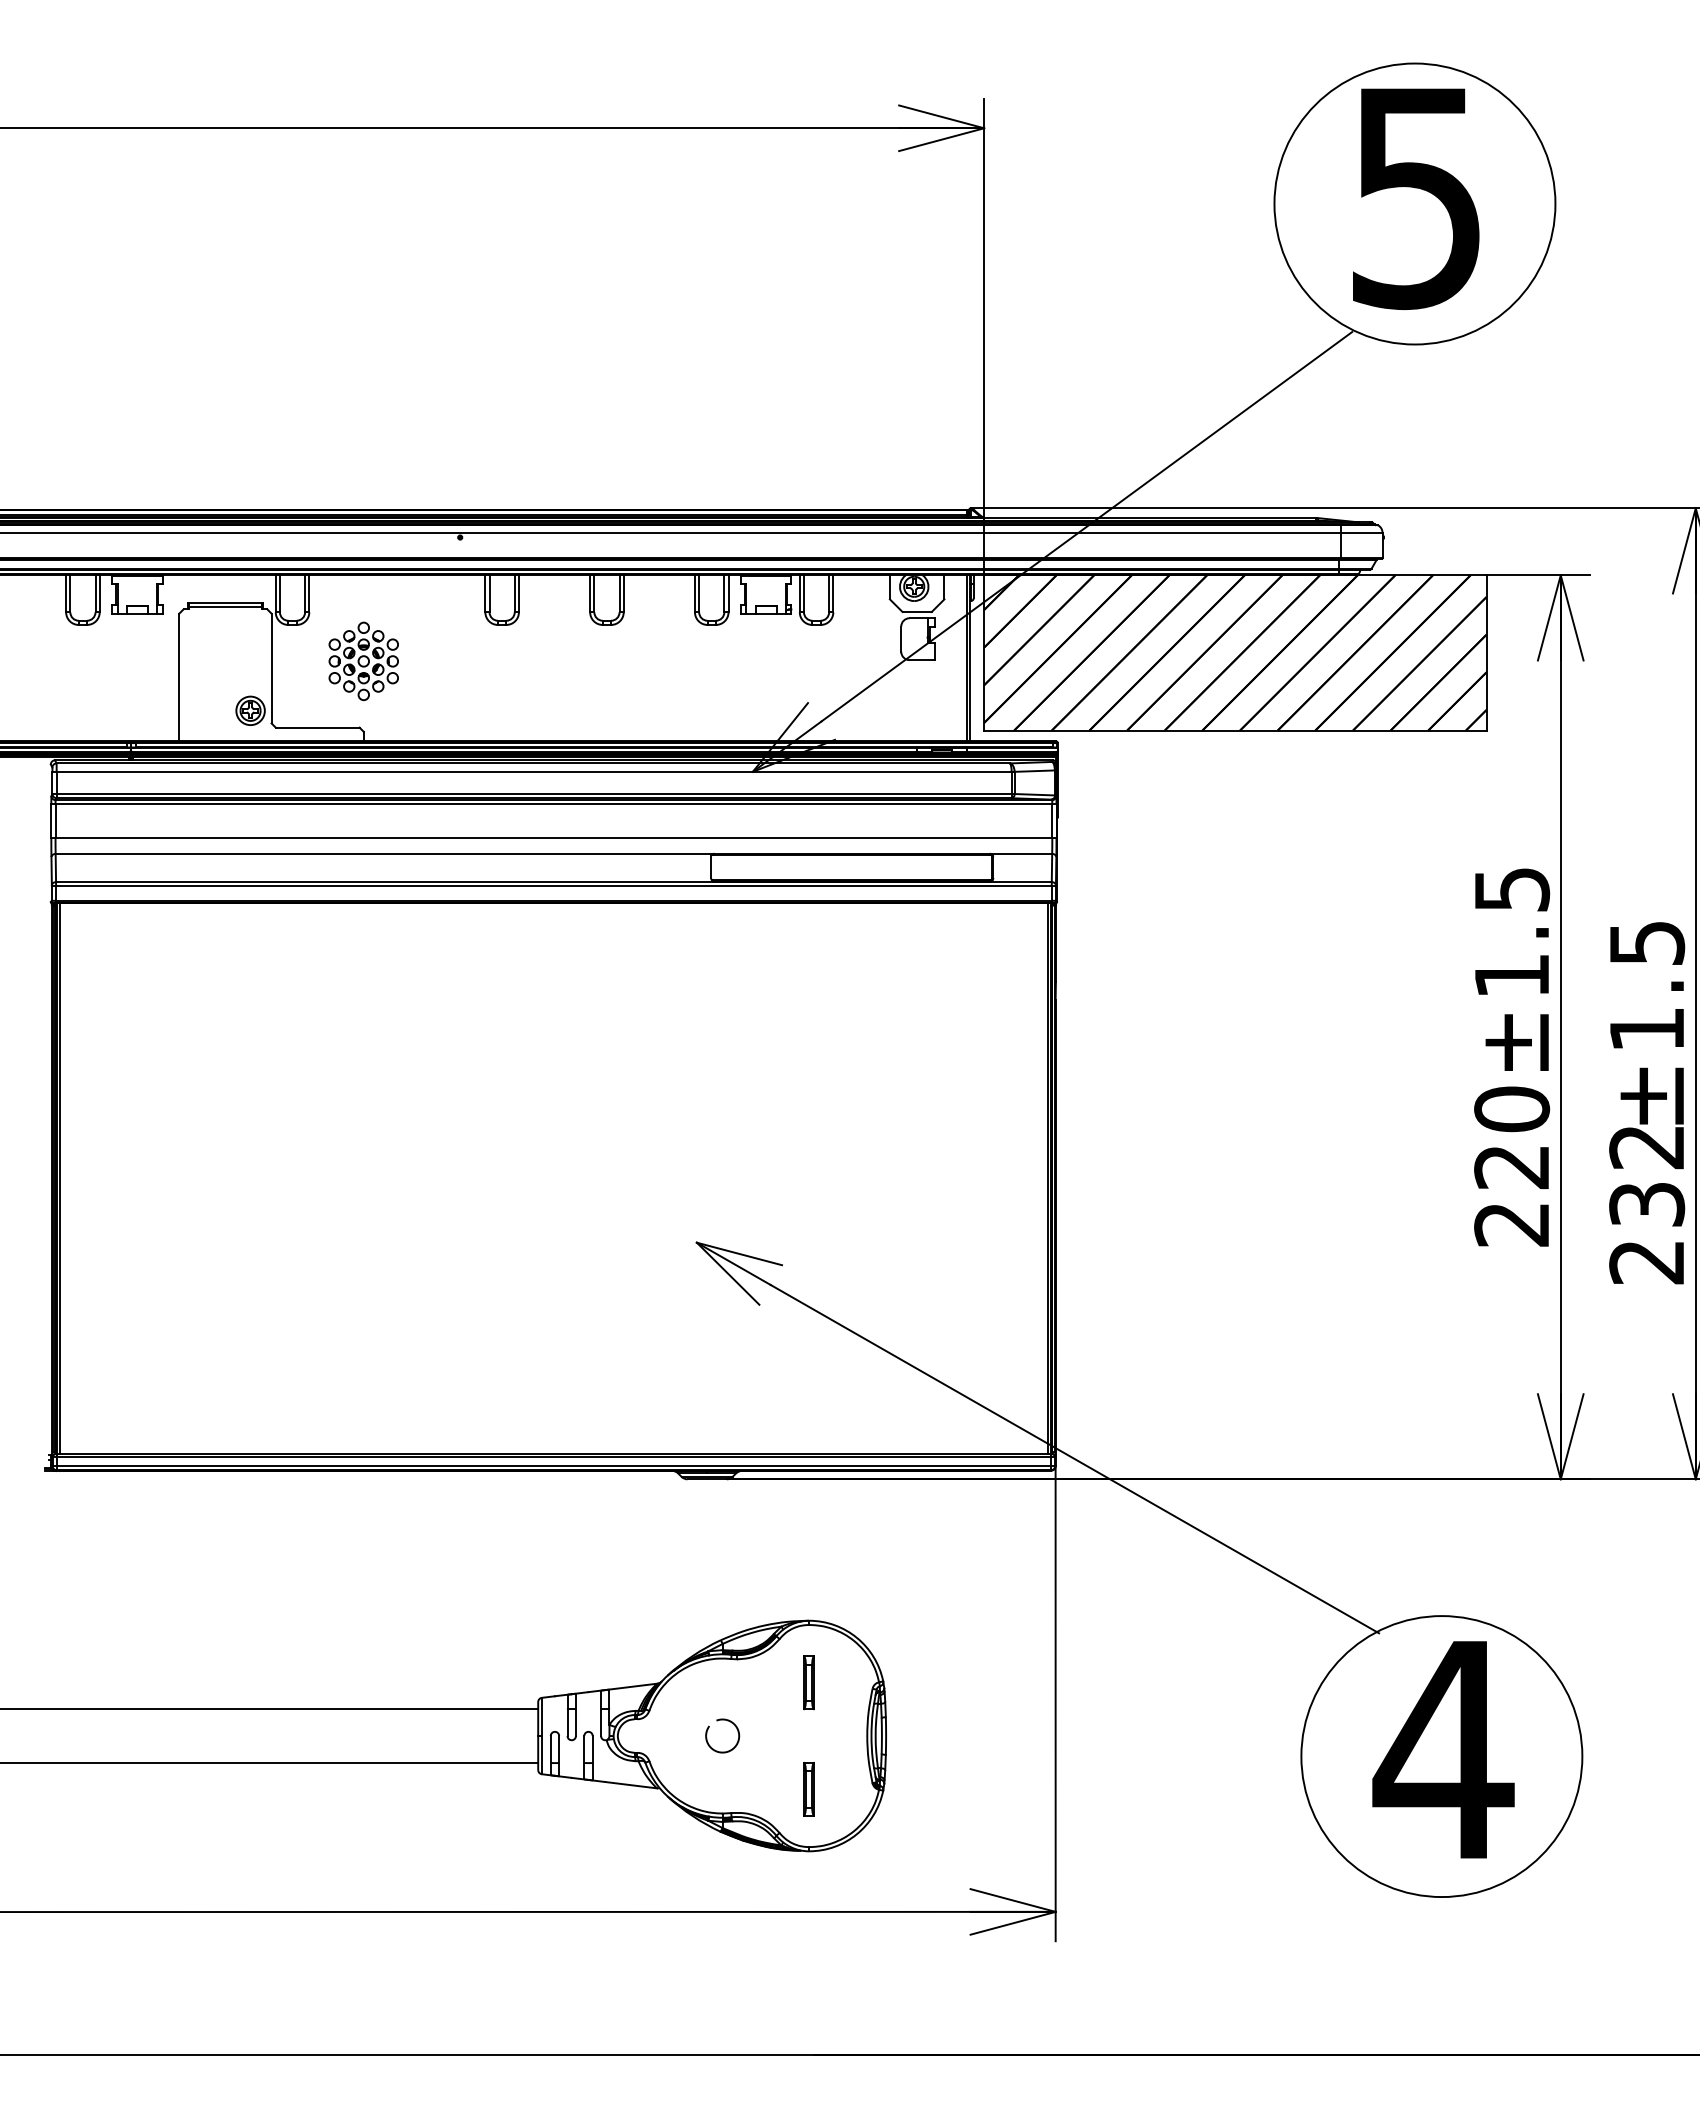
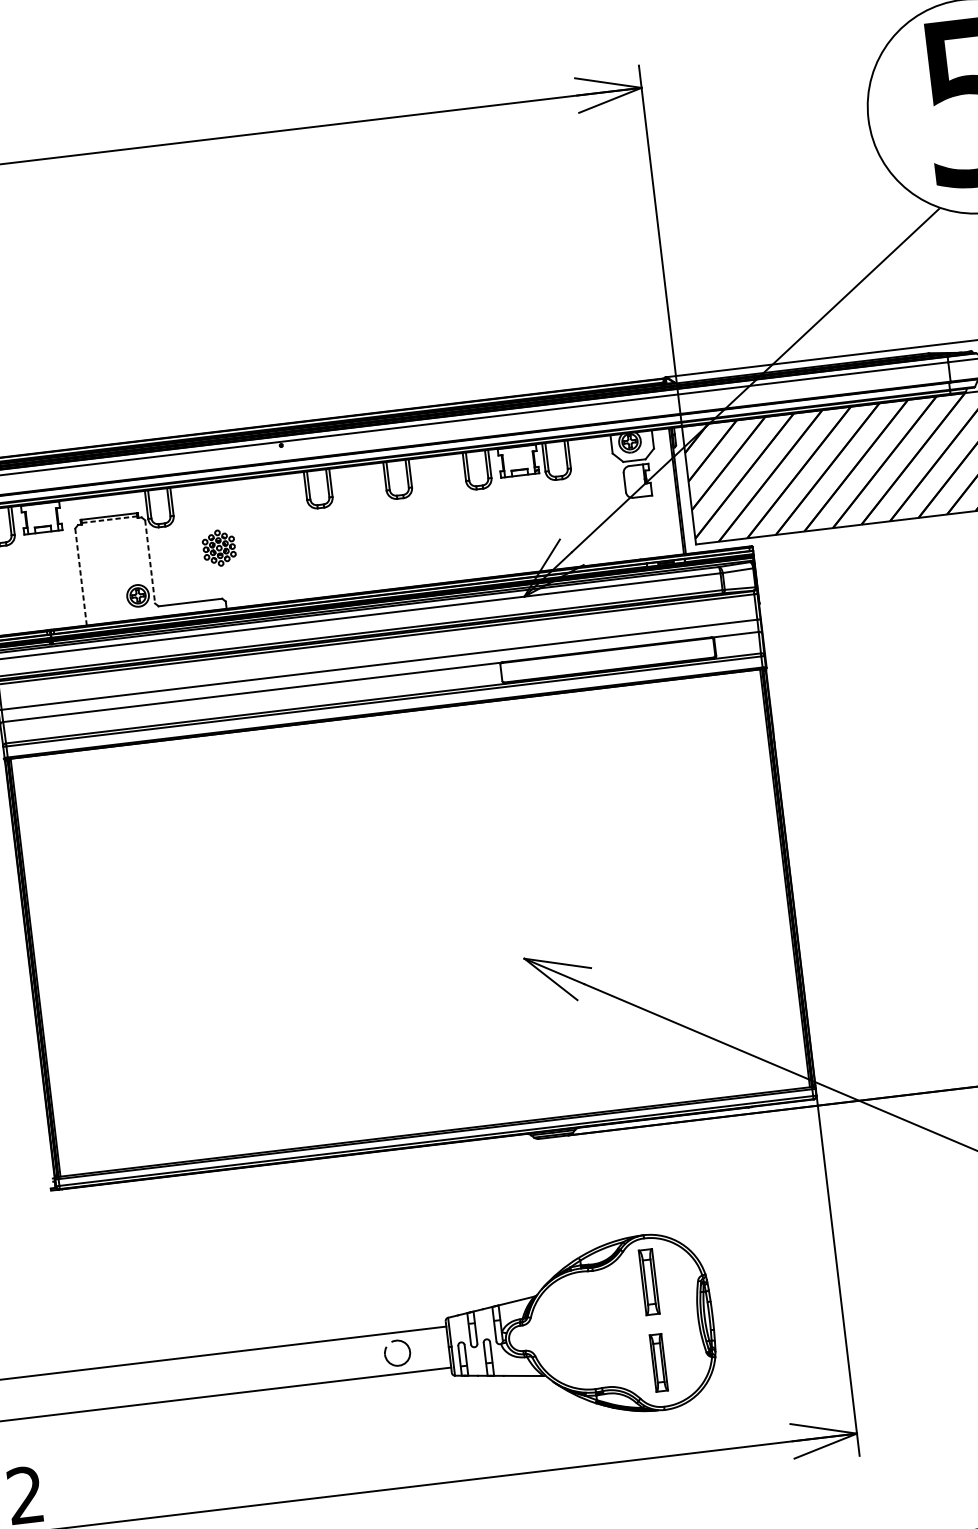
line: (225, 607) -> (109, 519), solid -> dashed
part: (363, 661) -> (219, 548), size x0.6
line: (271, 668) -> (150, 561), solid -> dashed
line: (179, 677) -> (81, 577), solid -> dashed
part: (808, 1682) -> (648, 1282), size x1.6
part: (717, 1721) -> (392, 1342), moved
part: (808, 1789) -> (658, 1363), size x1.4

